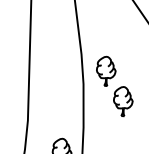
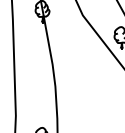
part: (114, 85) -> (78, 86), removed

